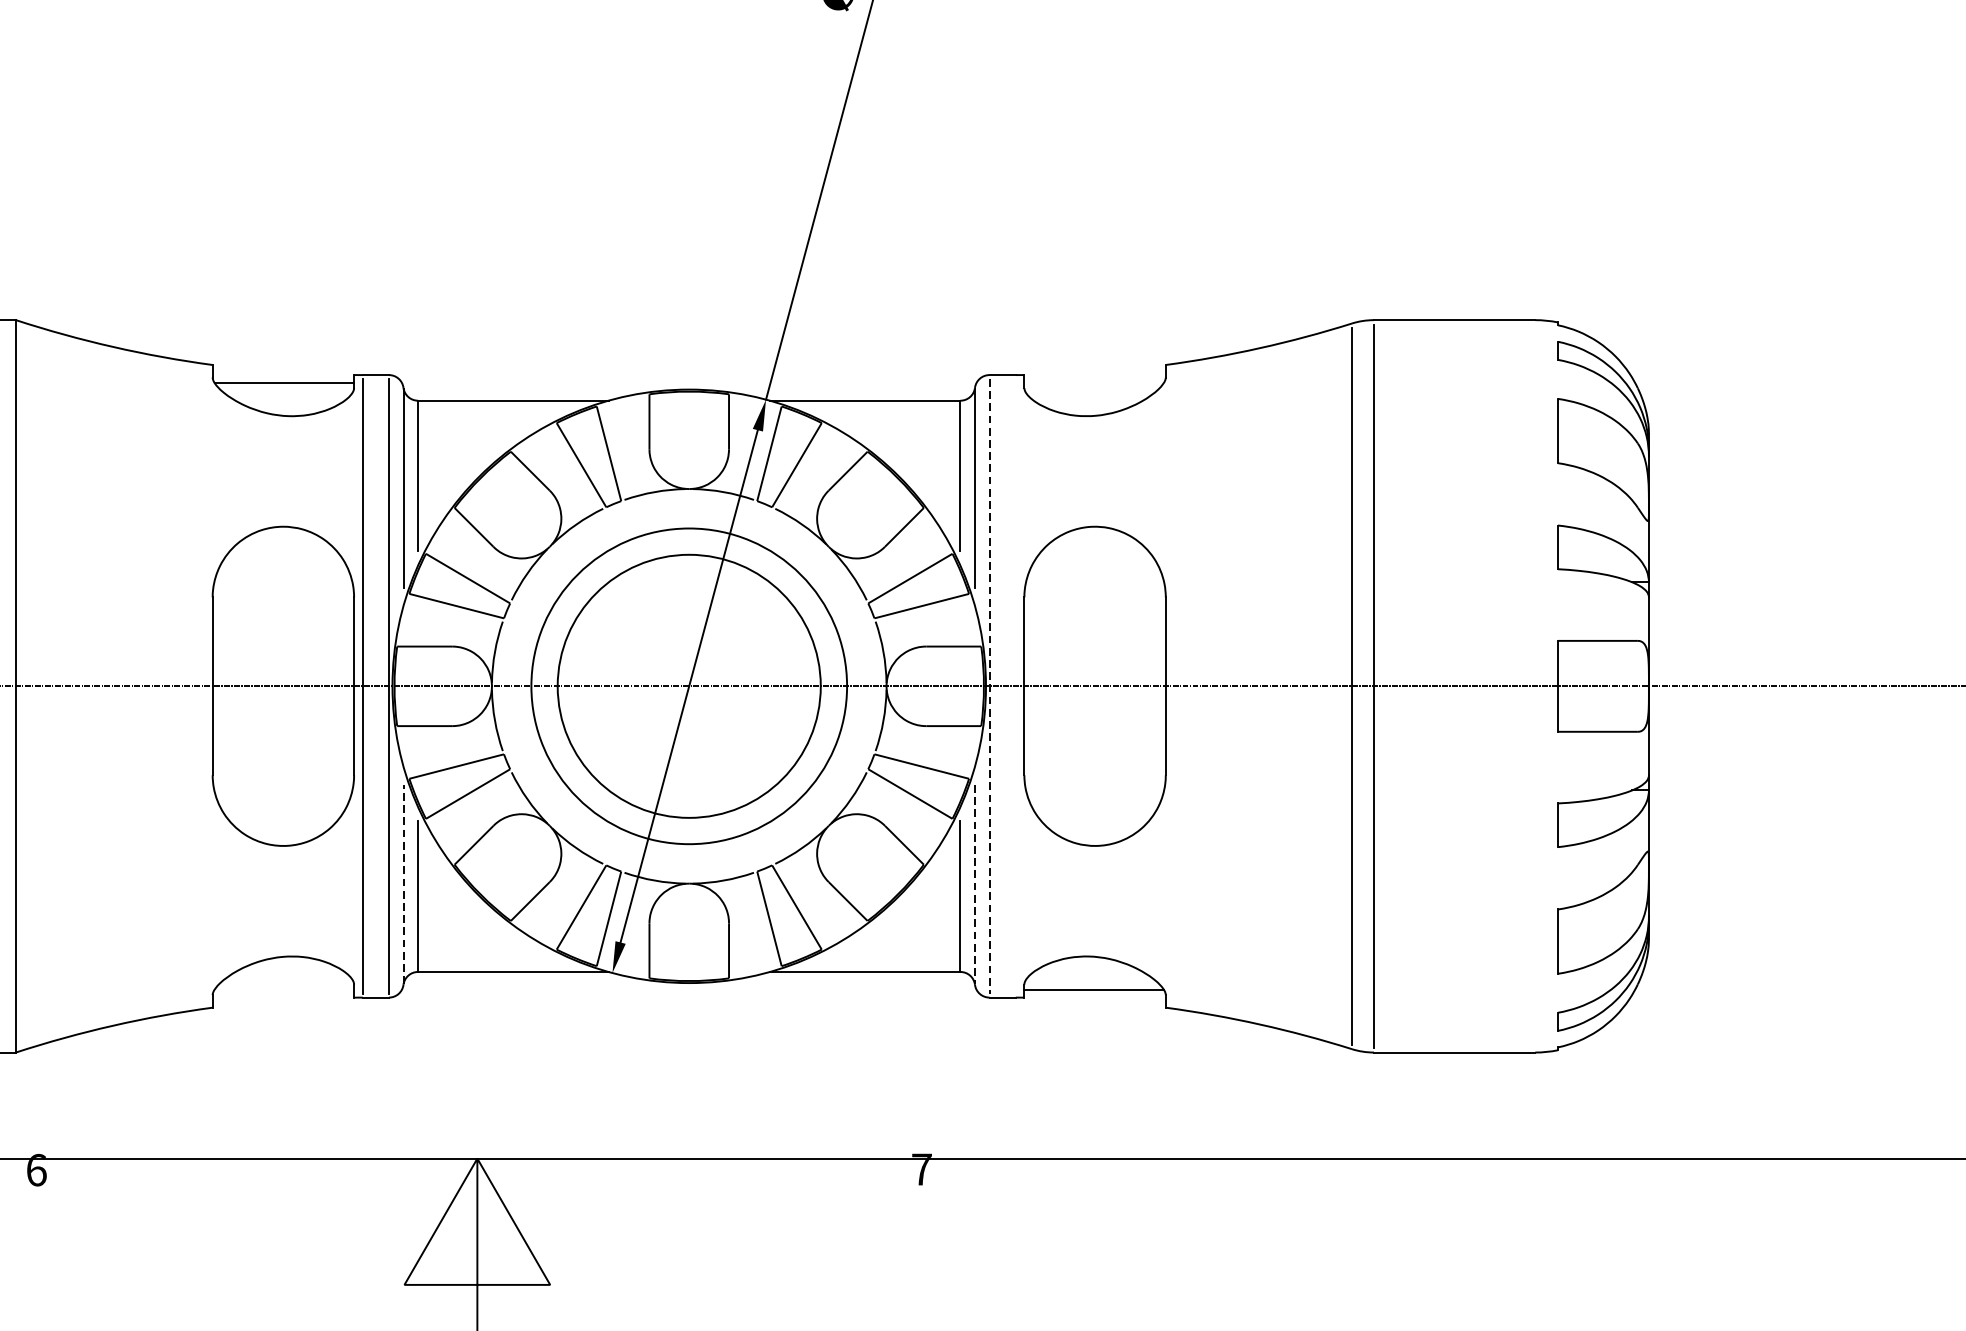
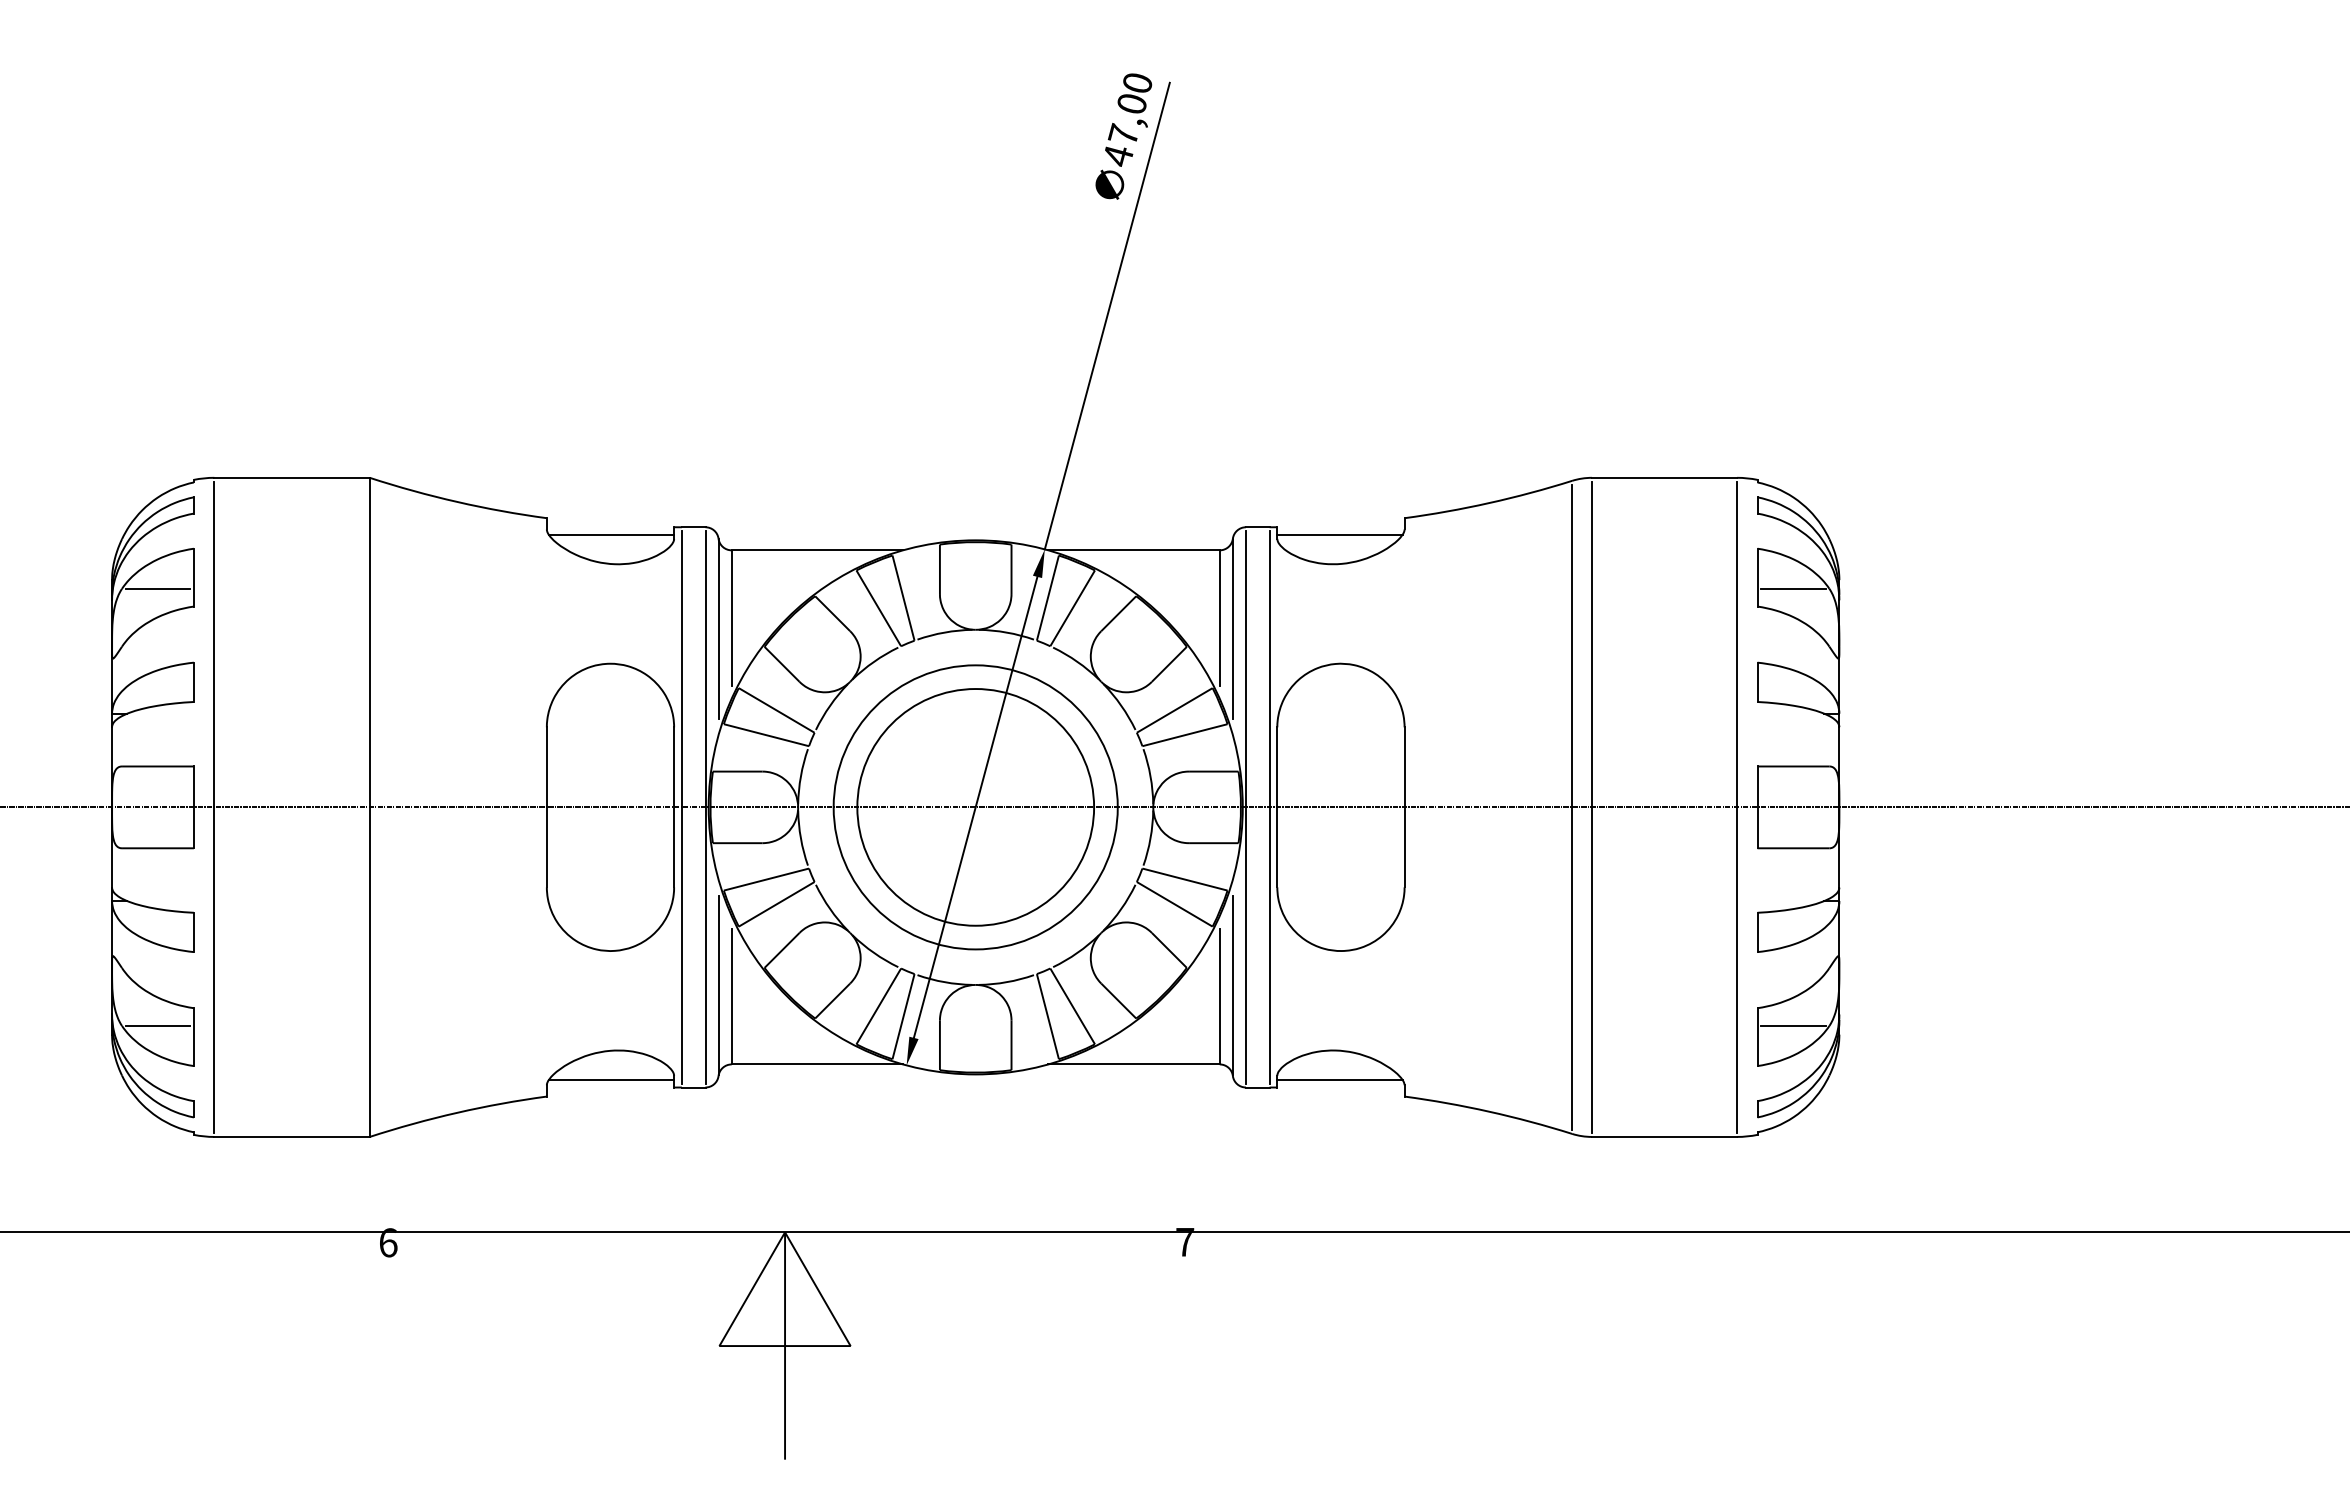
line: (1093, 383) -> (1339, 534), added
line: (1597, 443) -> (1793, 588), added
line: (1535, 685) -> (1737, 806), added
line: (989, 686) -> (1245, 807), dashed -> solid
line: (1015, 686) -> (1269, 807), added
line: (403, 884) -> (718, 985), dashed -> solid
line: (974, 884) -> (1232, 985), dashed -> solid
line: (1597, 928) -> (1793, 1025), added
line: (284, 989) -> (611, 1080), added

